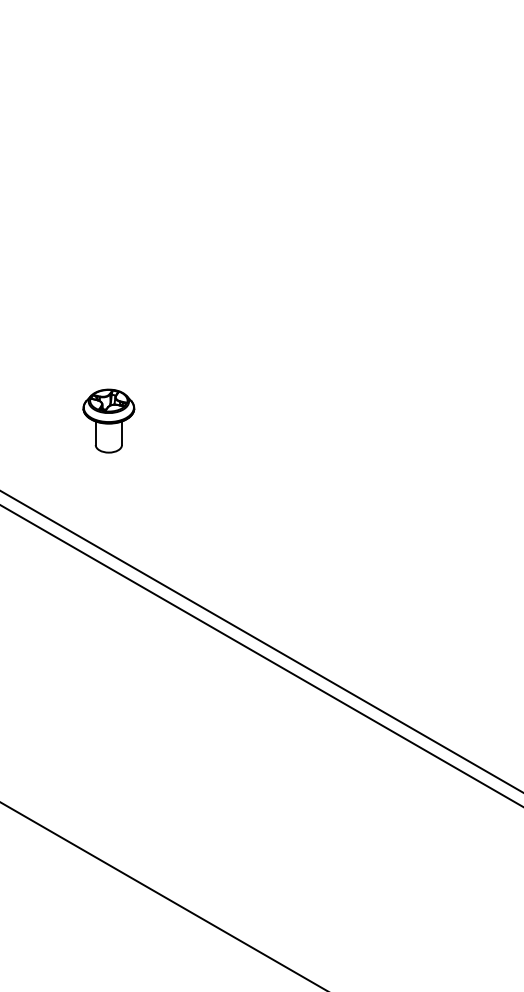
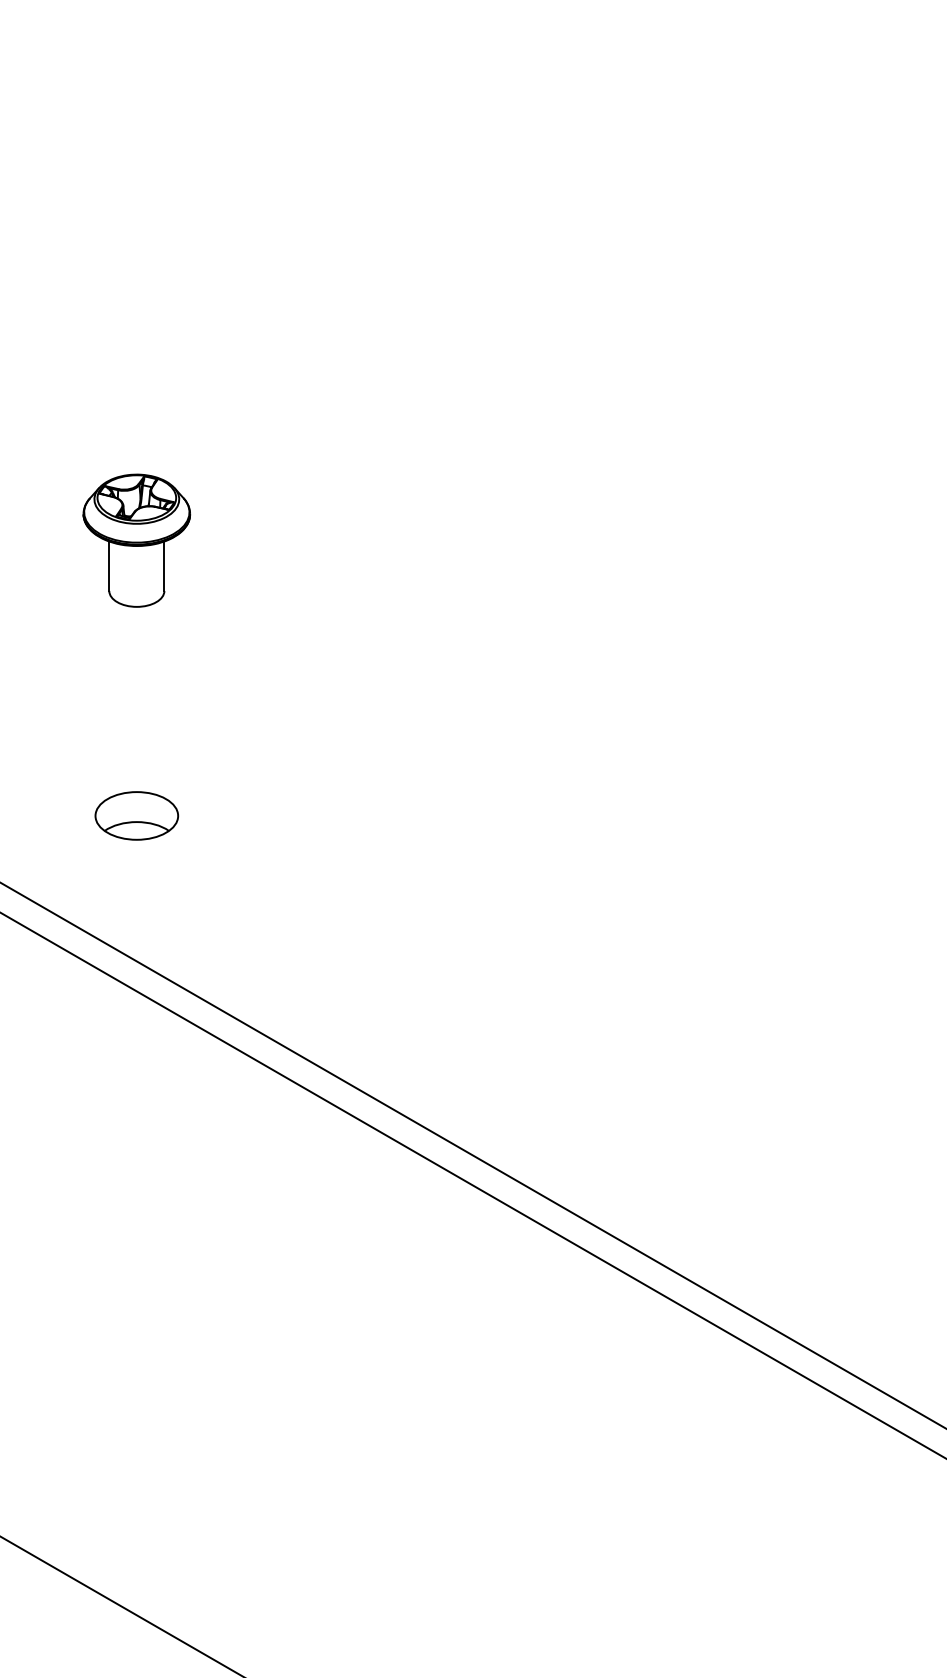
part: (108, 420) -> (136, 539), moved
part: (115, 488) -> (136, 816), added

